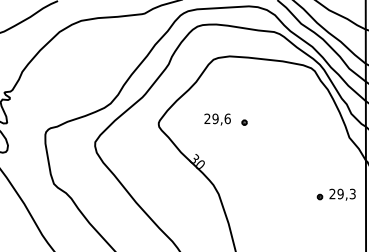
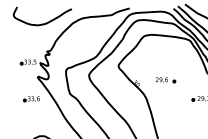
part: (227, 120) -> (166, 80), moved

